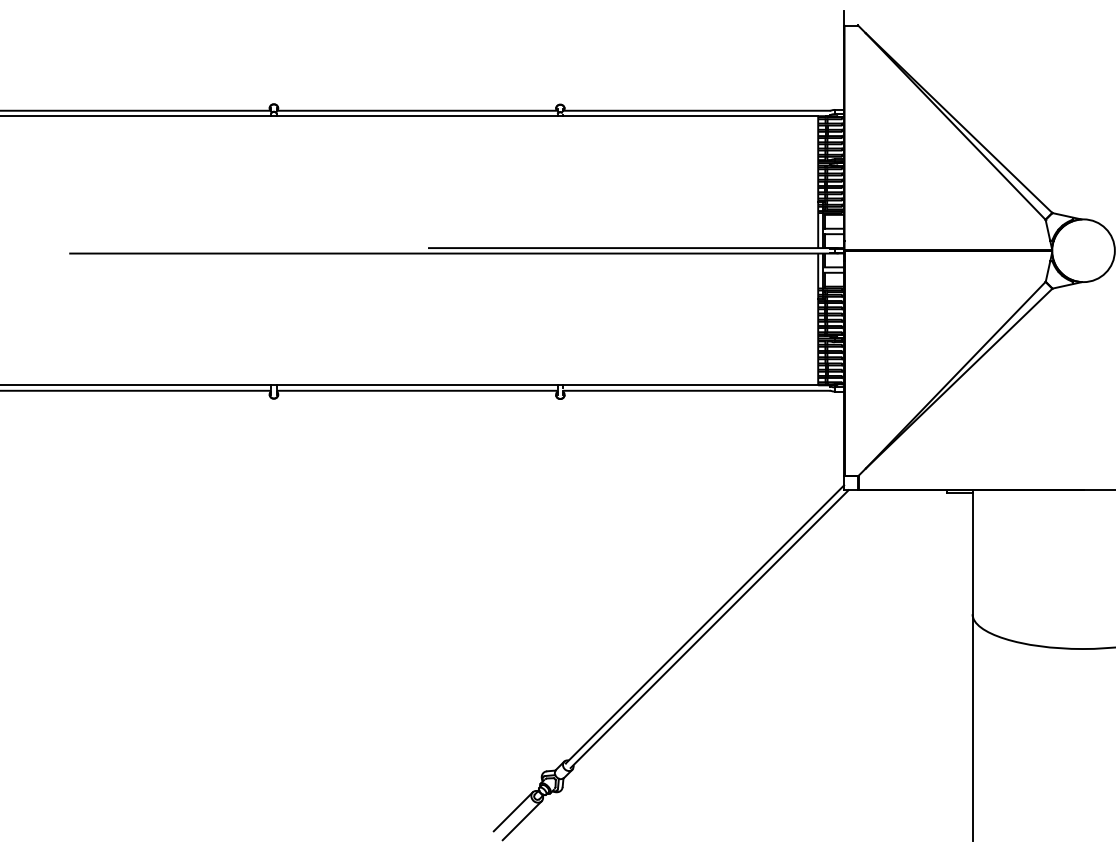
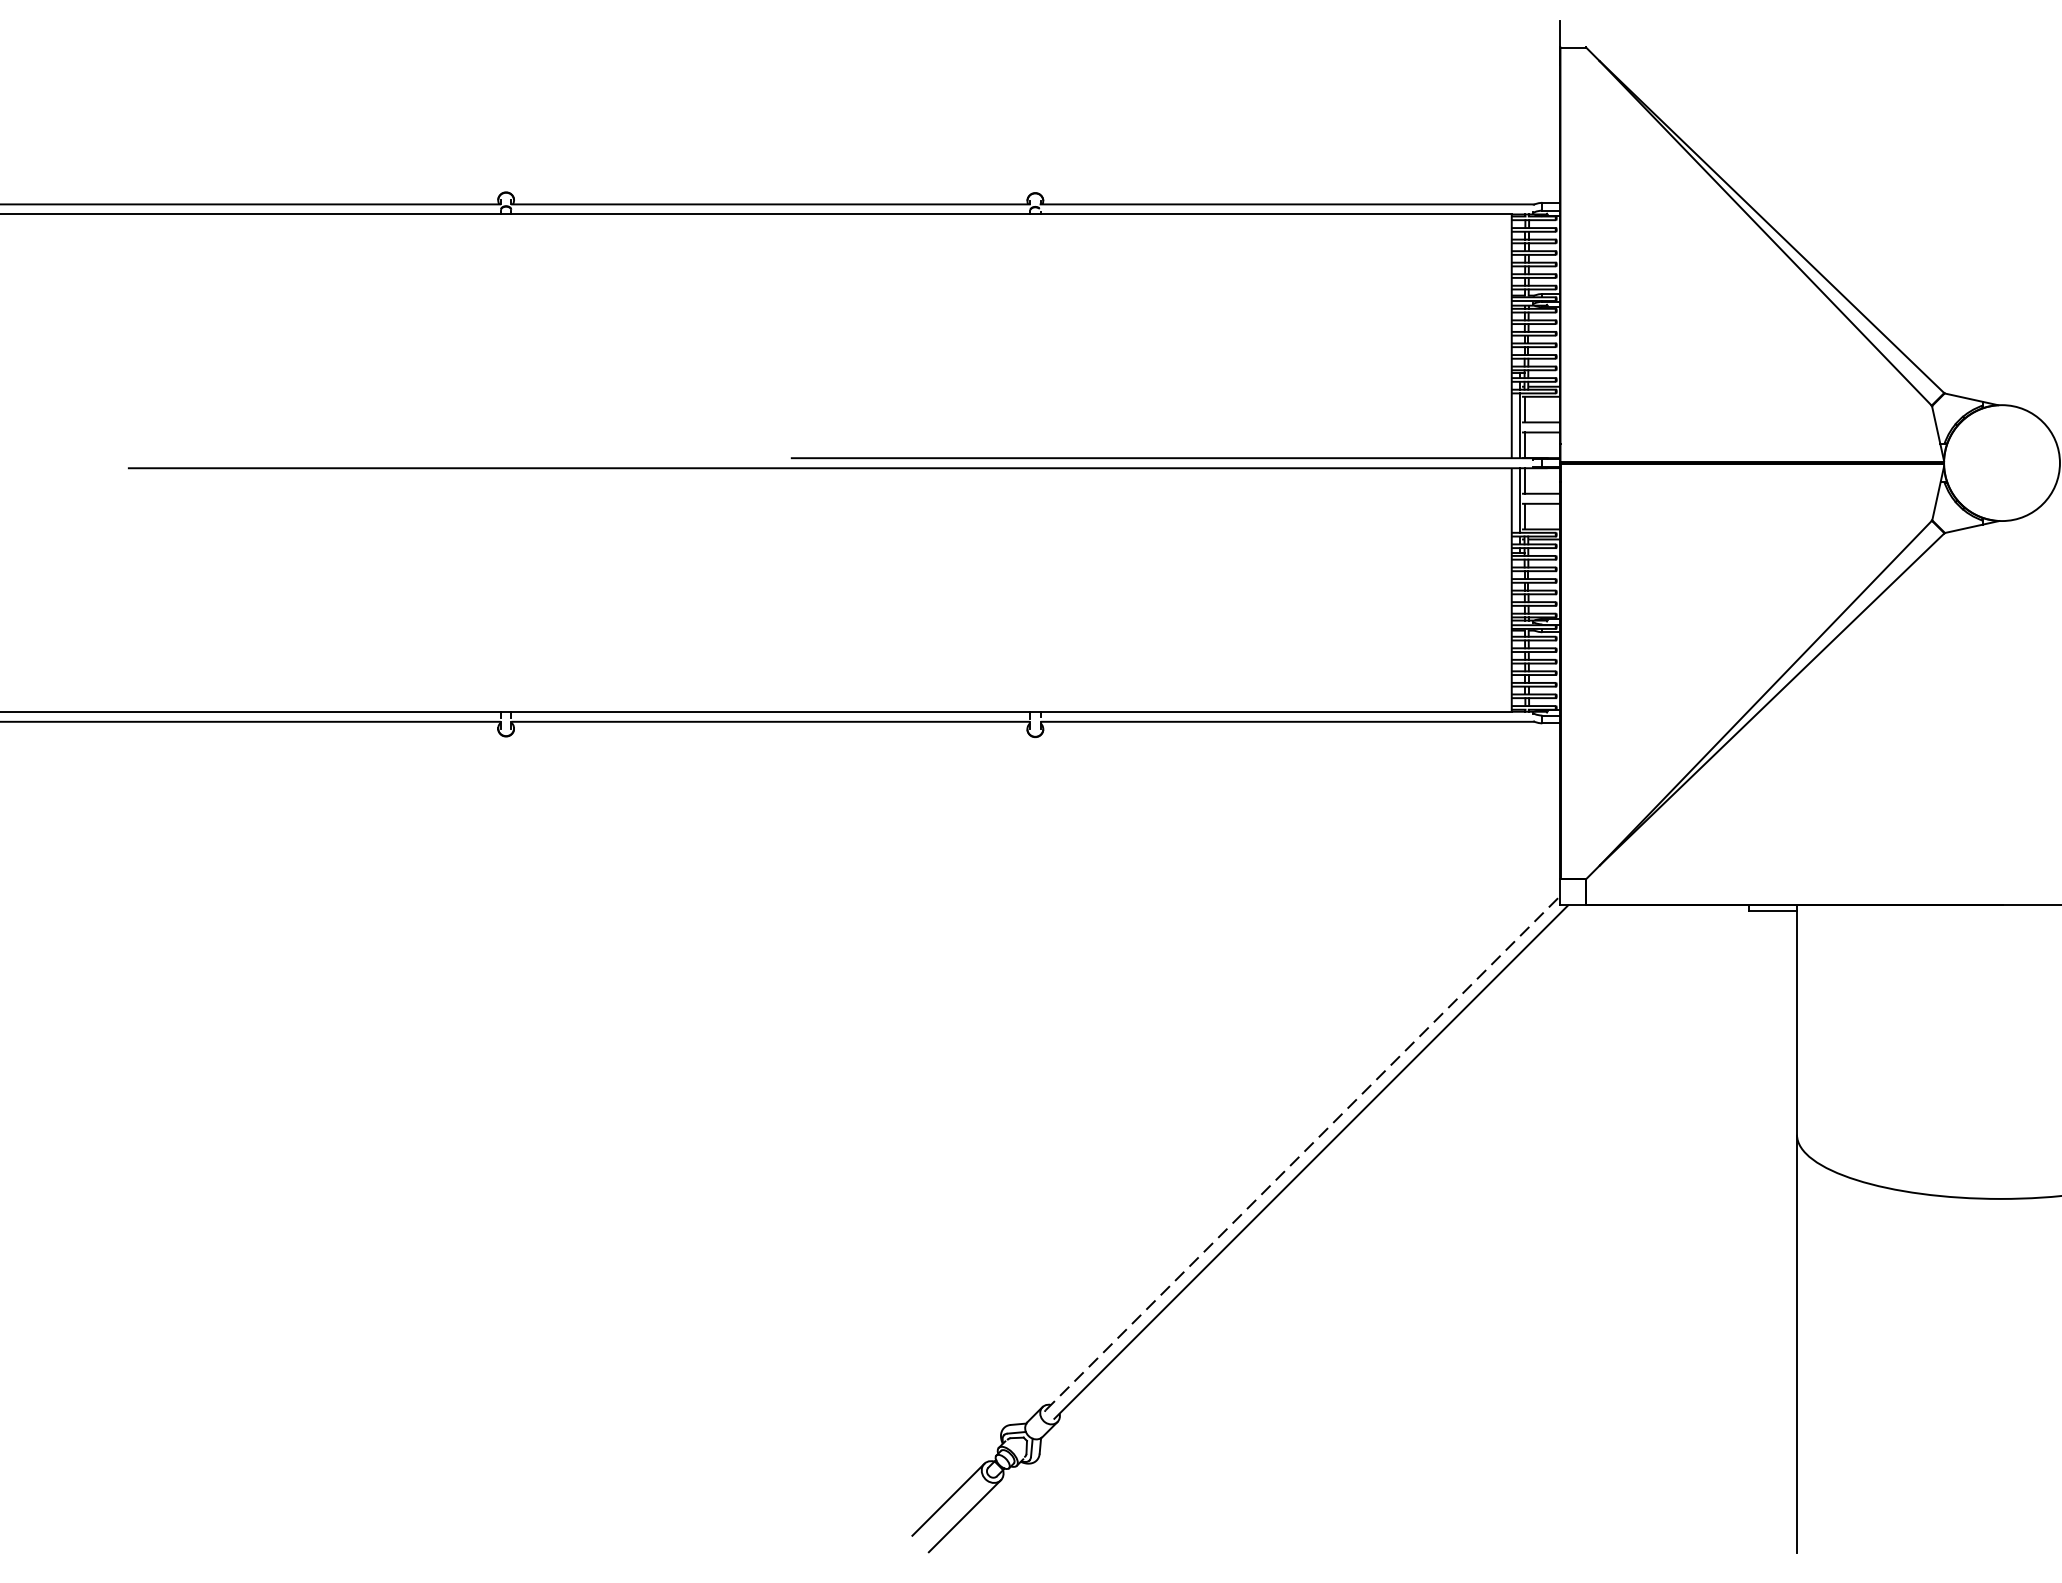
line: (705, 624) -> (1303, 1153), solid -> dashed

